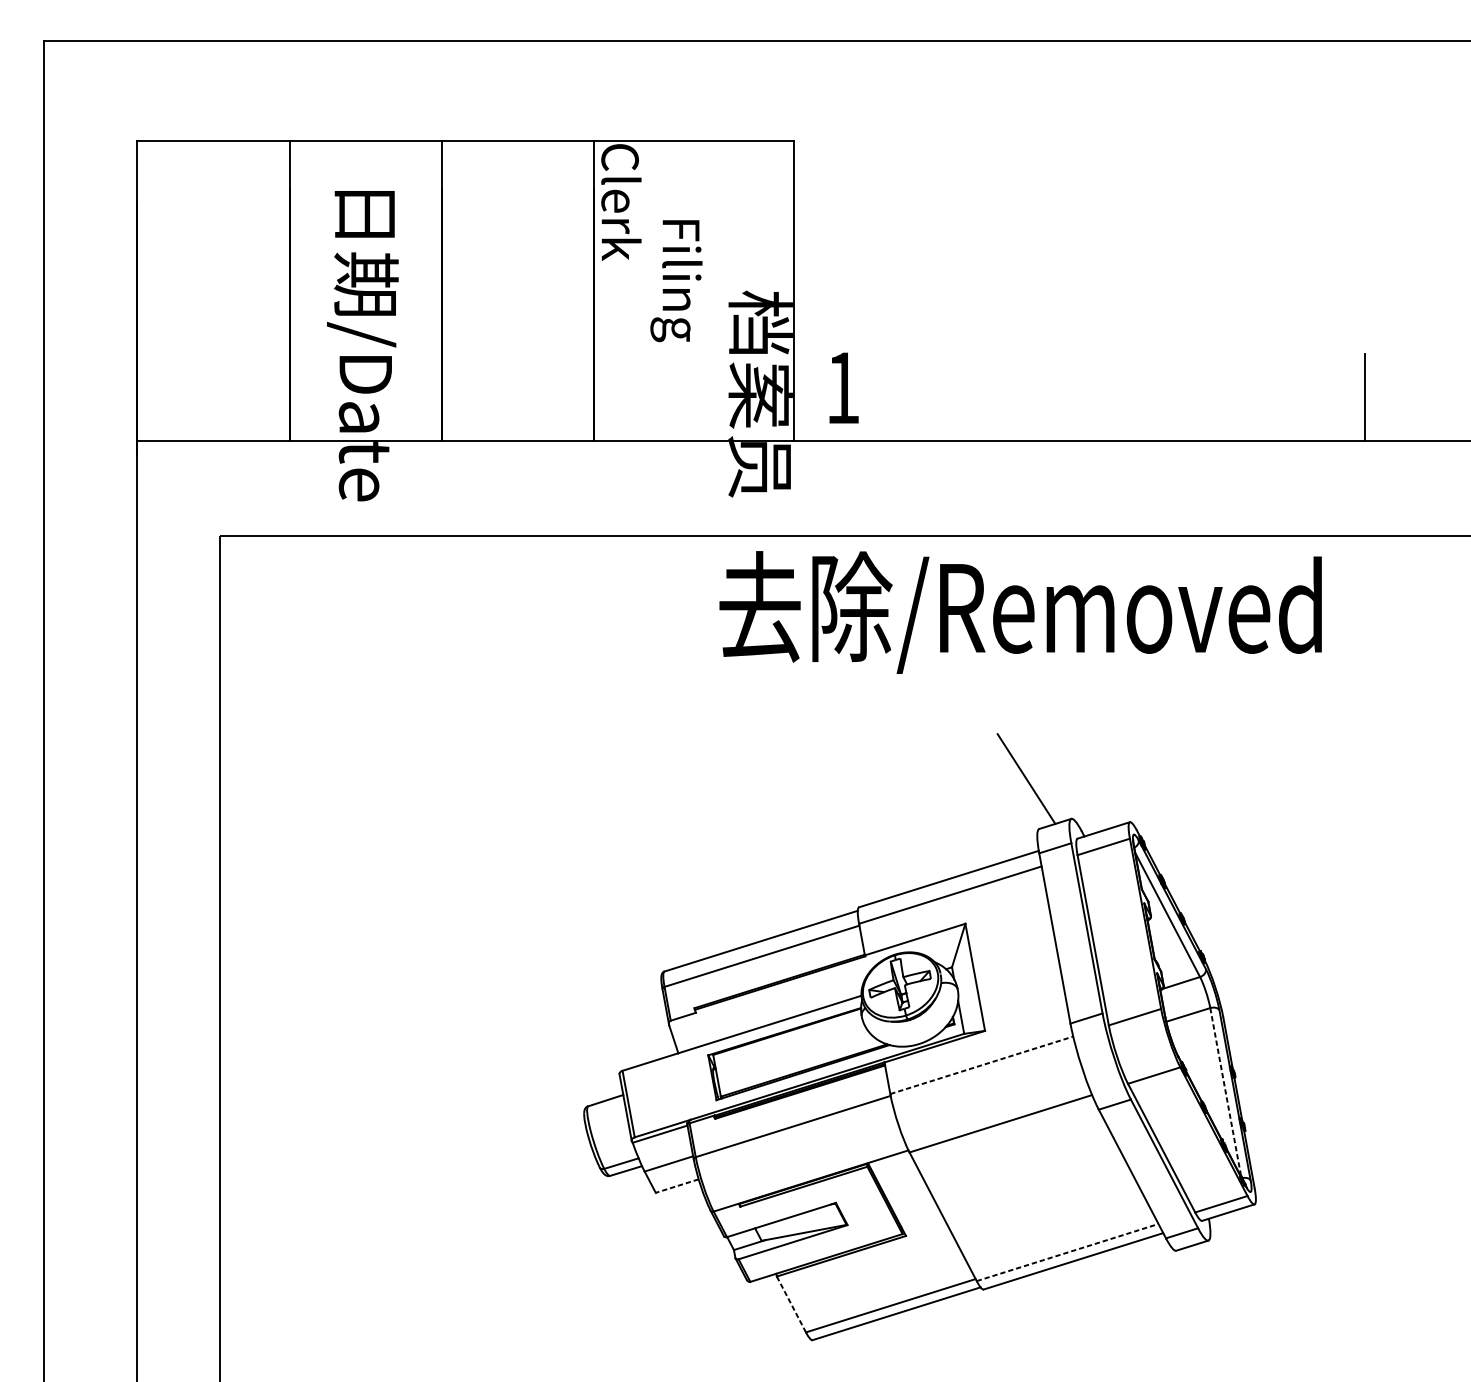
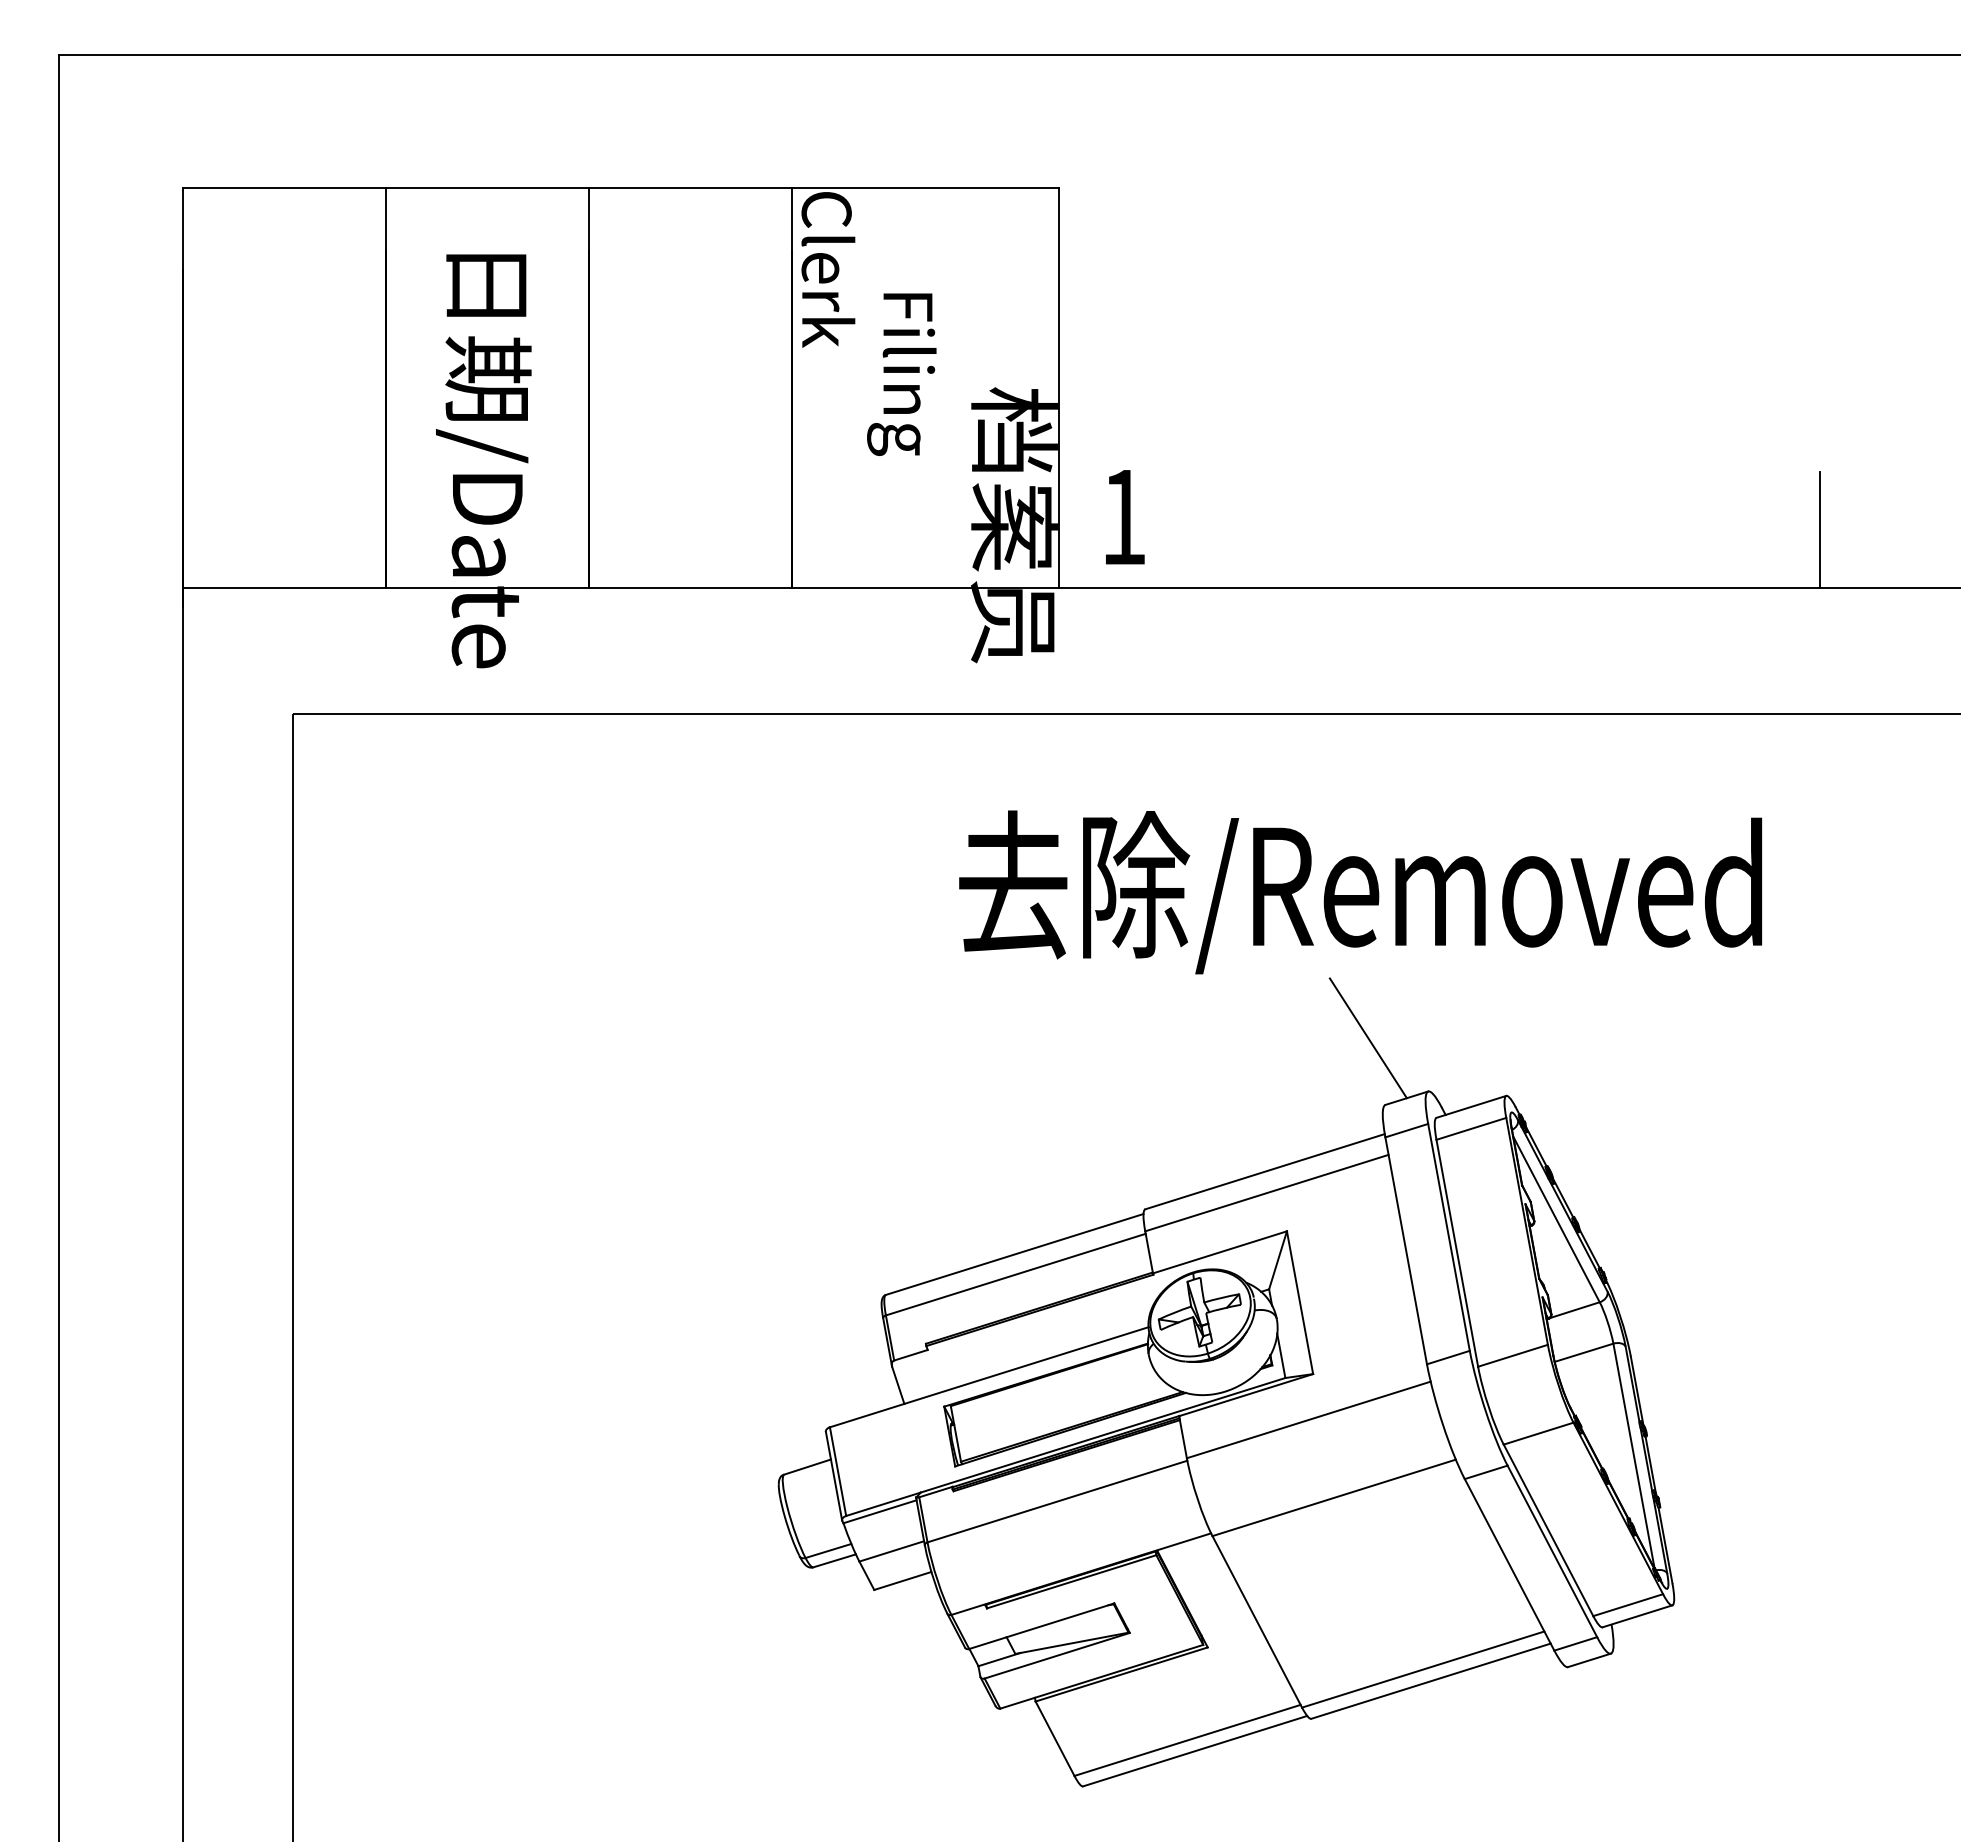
text: (1020, 612) -> (1360, 892), moved
line: (981, 1064) -> (1308, 1419), dashed -> solid
line: (1226, 1092) -> (1634, 1456), dashed -> solid
line: (676, 1185) -> (902, 1580), dashed -> solid
line: (1067, 1252) -> (1423, 1669), dashed -> solid
line: (791, 1304) -> (1055, 1738), dashed -> solid

